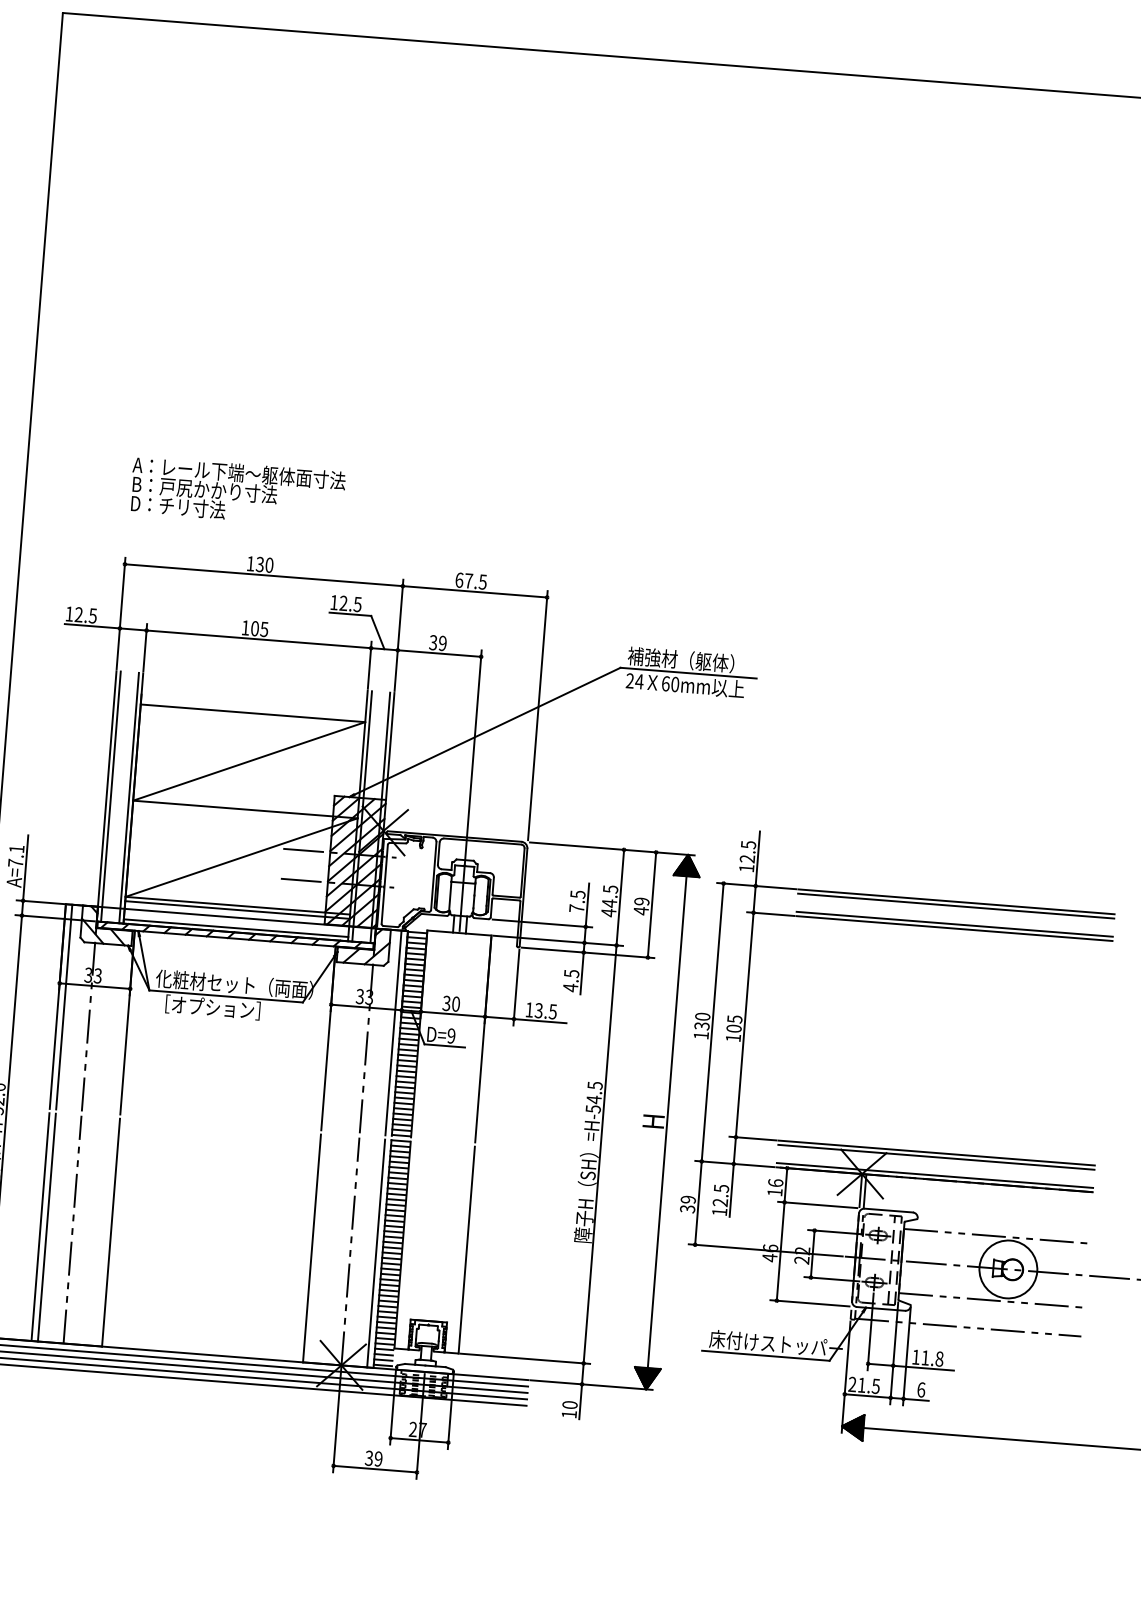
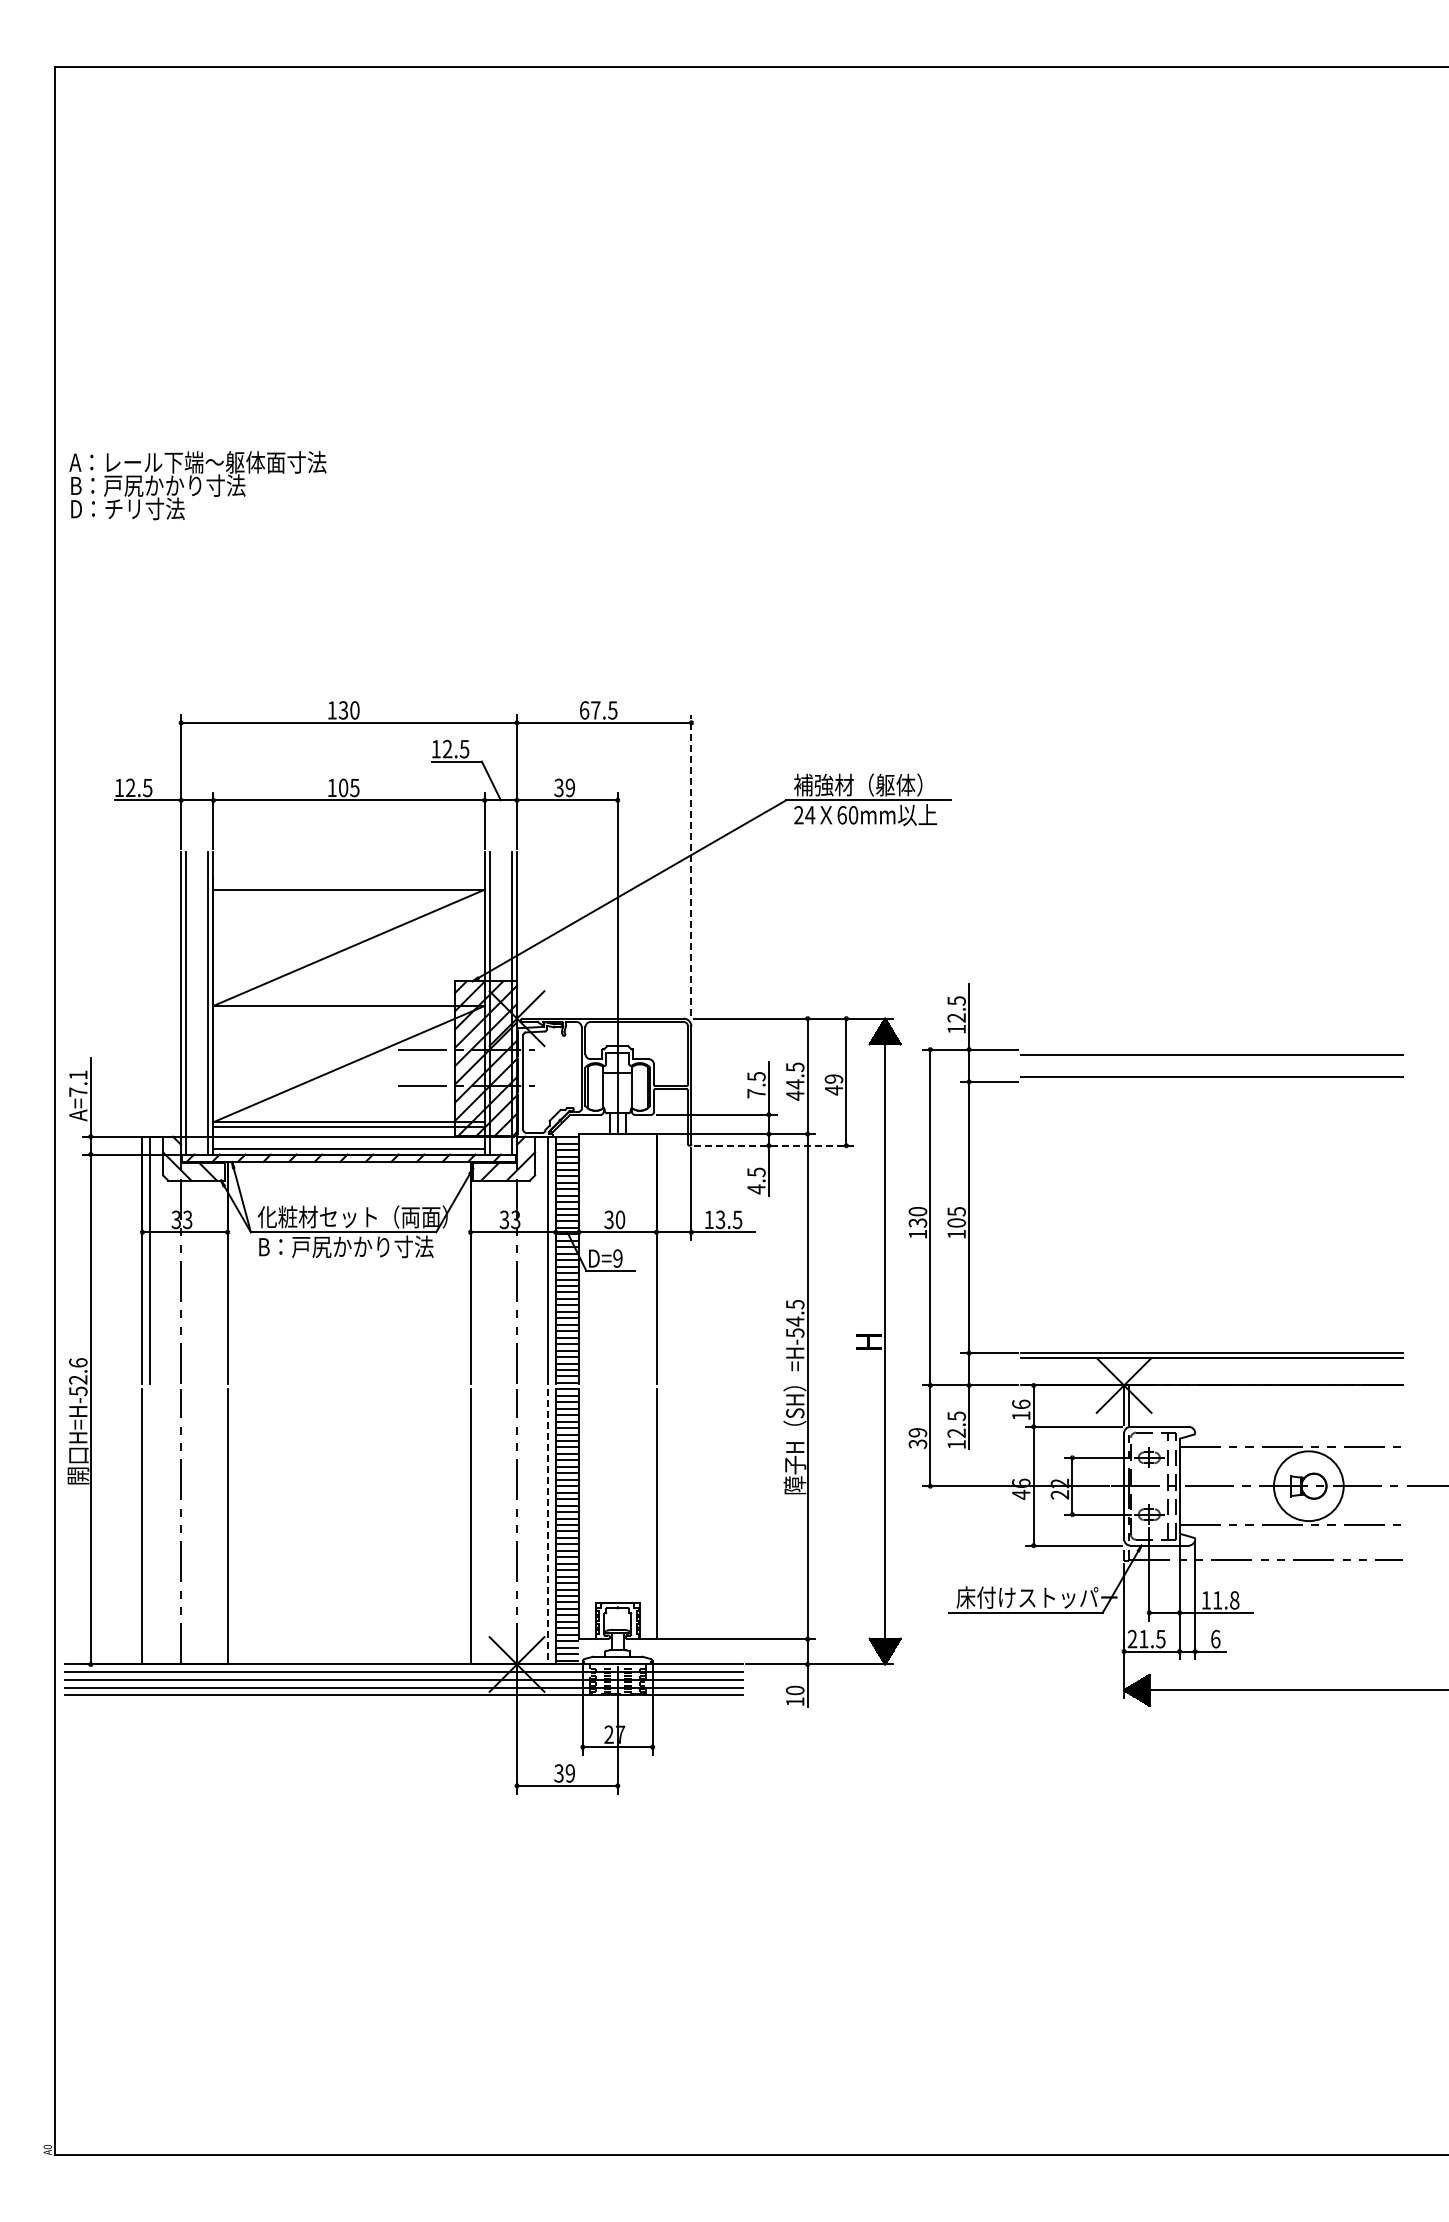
text: (237, 492) -> (197, 485), moved
line: (537, 715) -> (691, 865), solid -> dashed
line: (956, 901) -> (1211, 1049), removed
line: (954, 928) -> (1211, 1081), removed
line: (588, 952) -> (774, 1145), solid -> dashed
text: (227, 1008) -> (346, 1246), ［オプション］ -> B：戸尻かかり寸法
line: (934, 1175) -> (1211, 1380), removed
line: (47, 1227) -> (150, 1526), removed
line: (376, 1253) -> (548, 1526), solid -> dashed

